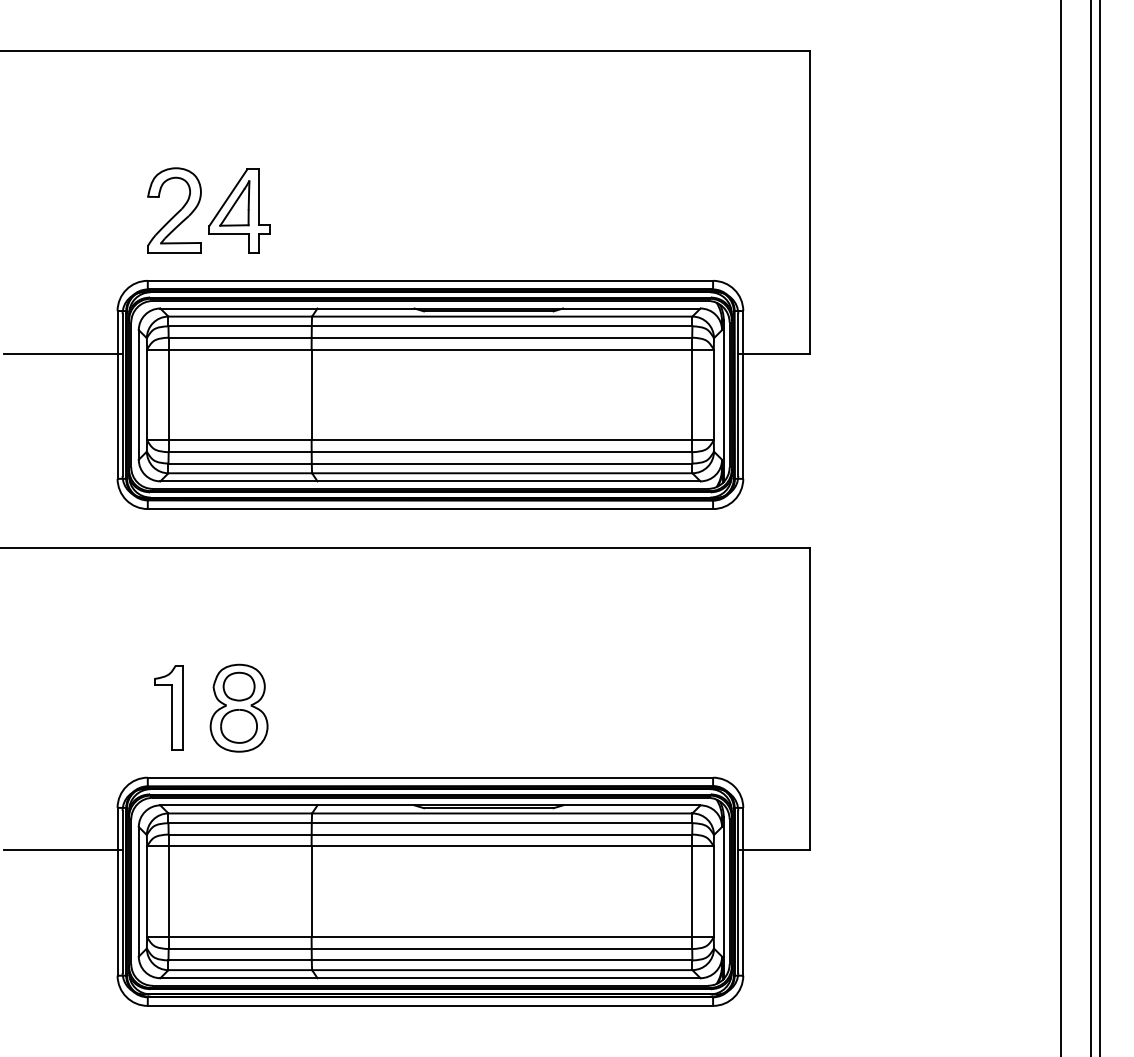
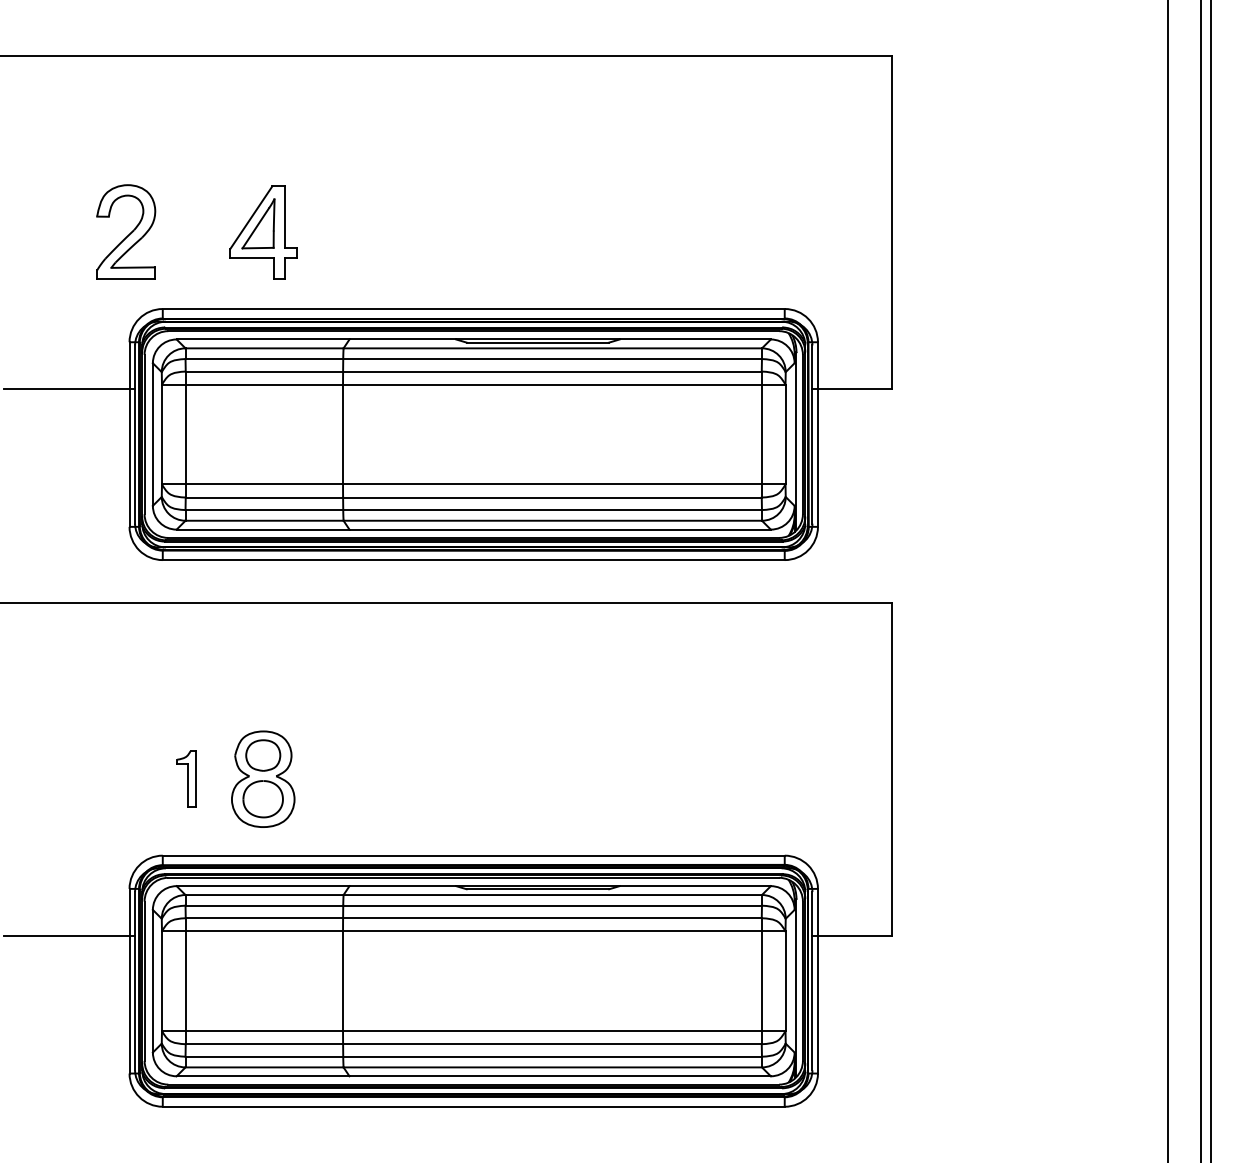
part: (174, 210) -> (126, 231), moved
part: (169, 707) -> (186, 778), size x0.6

